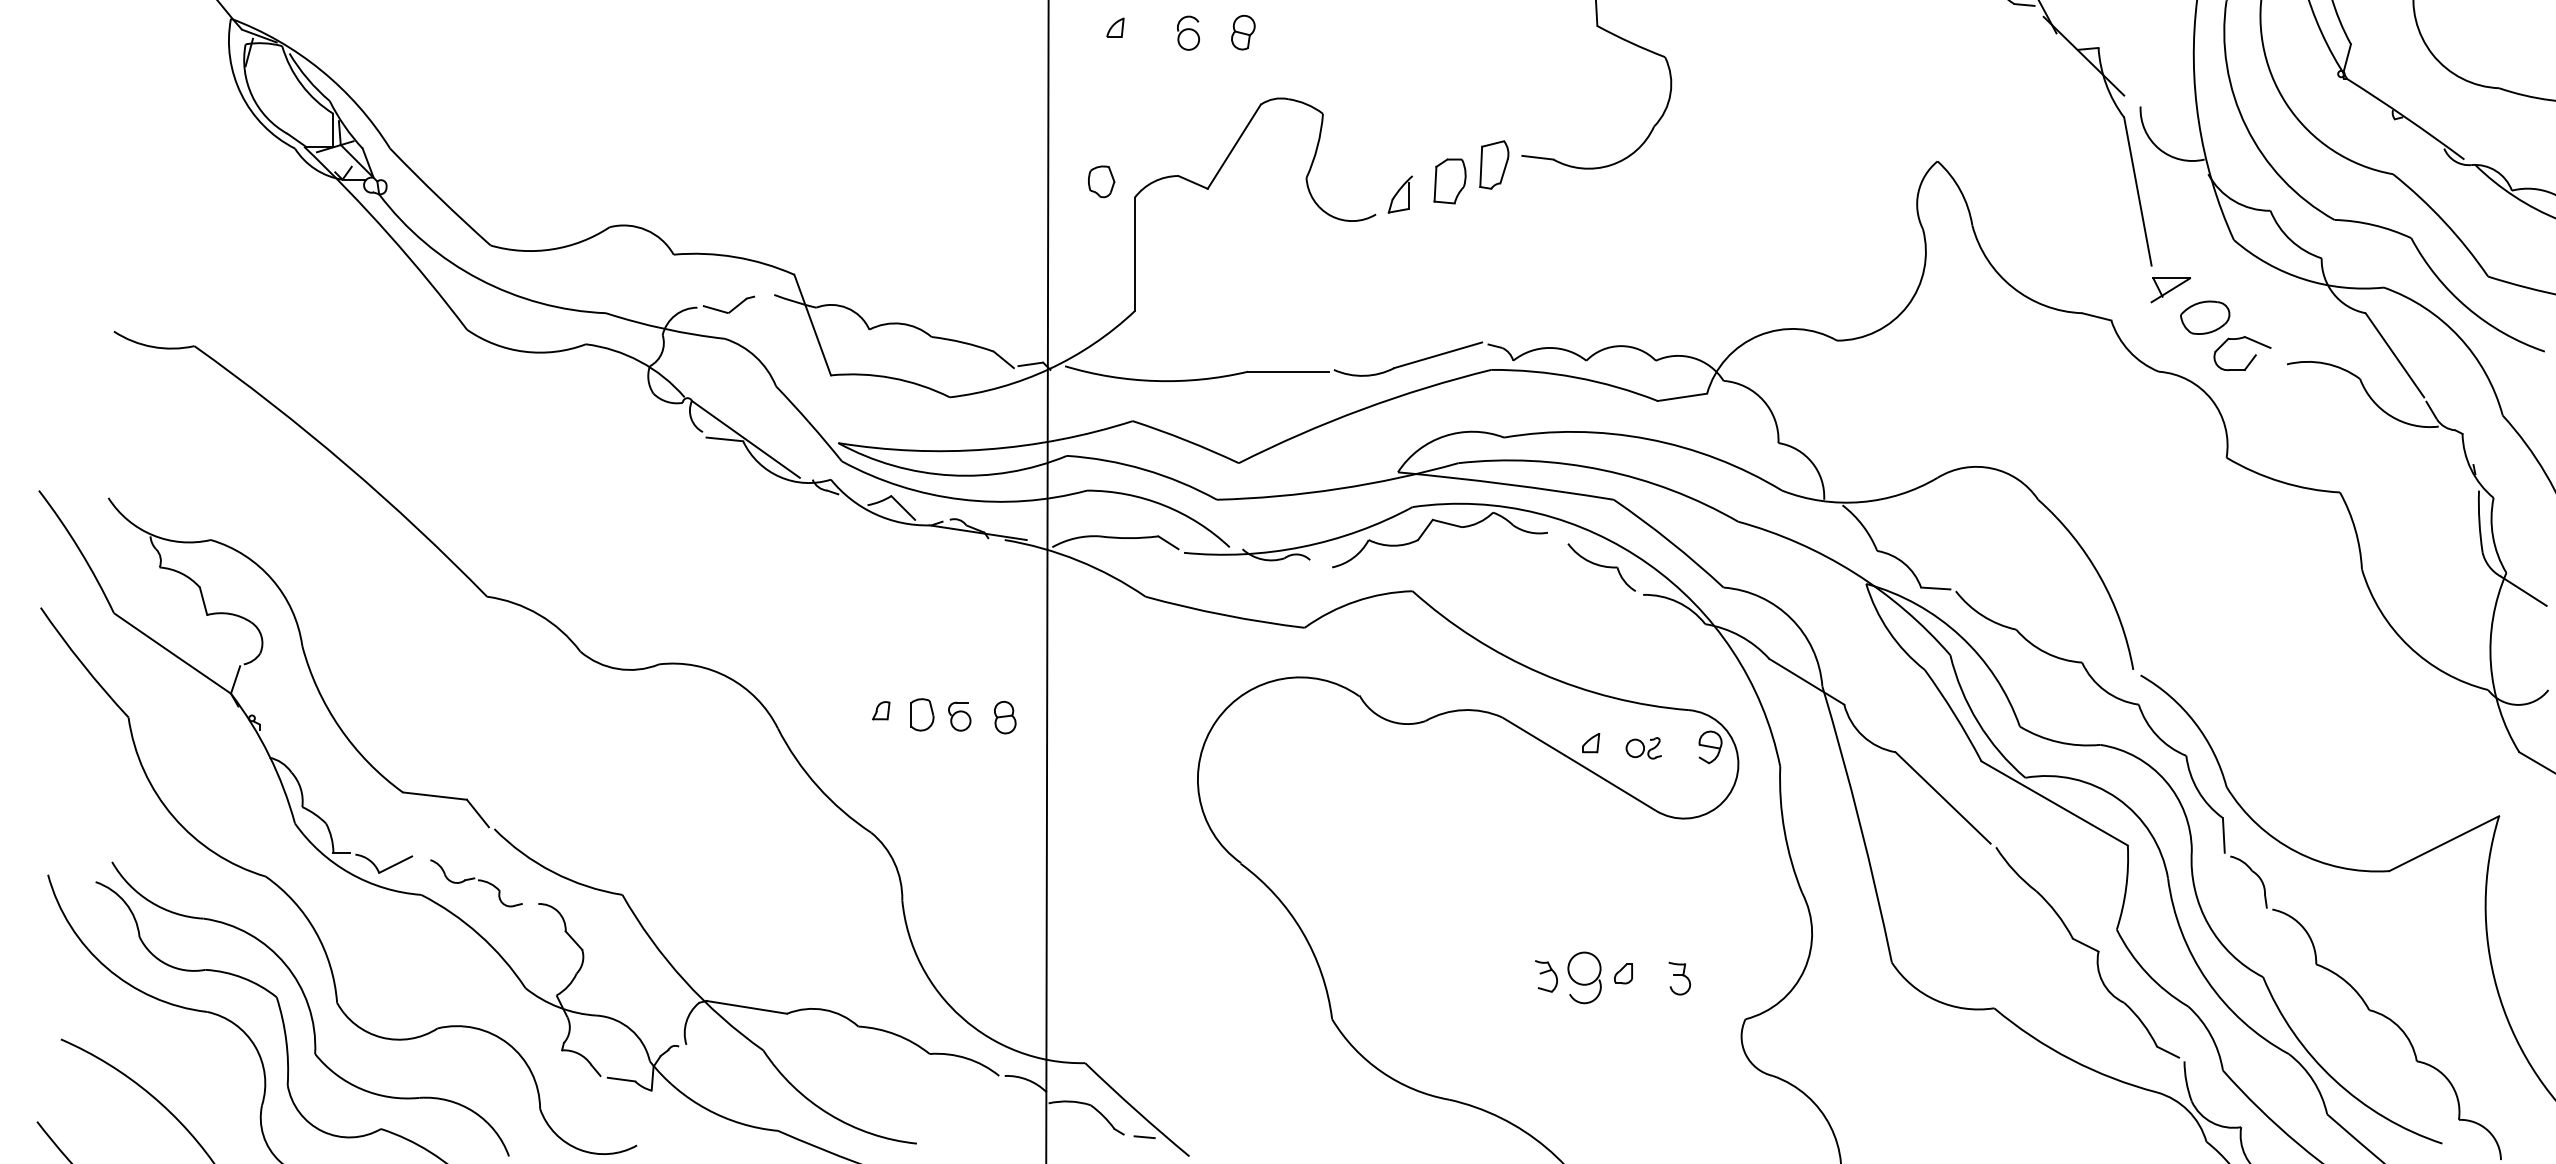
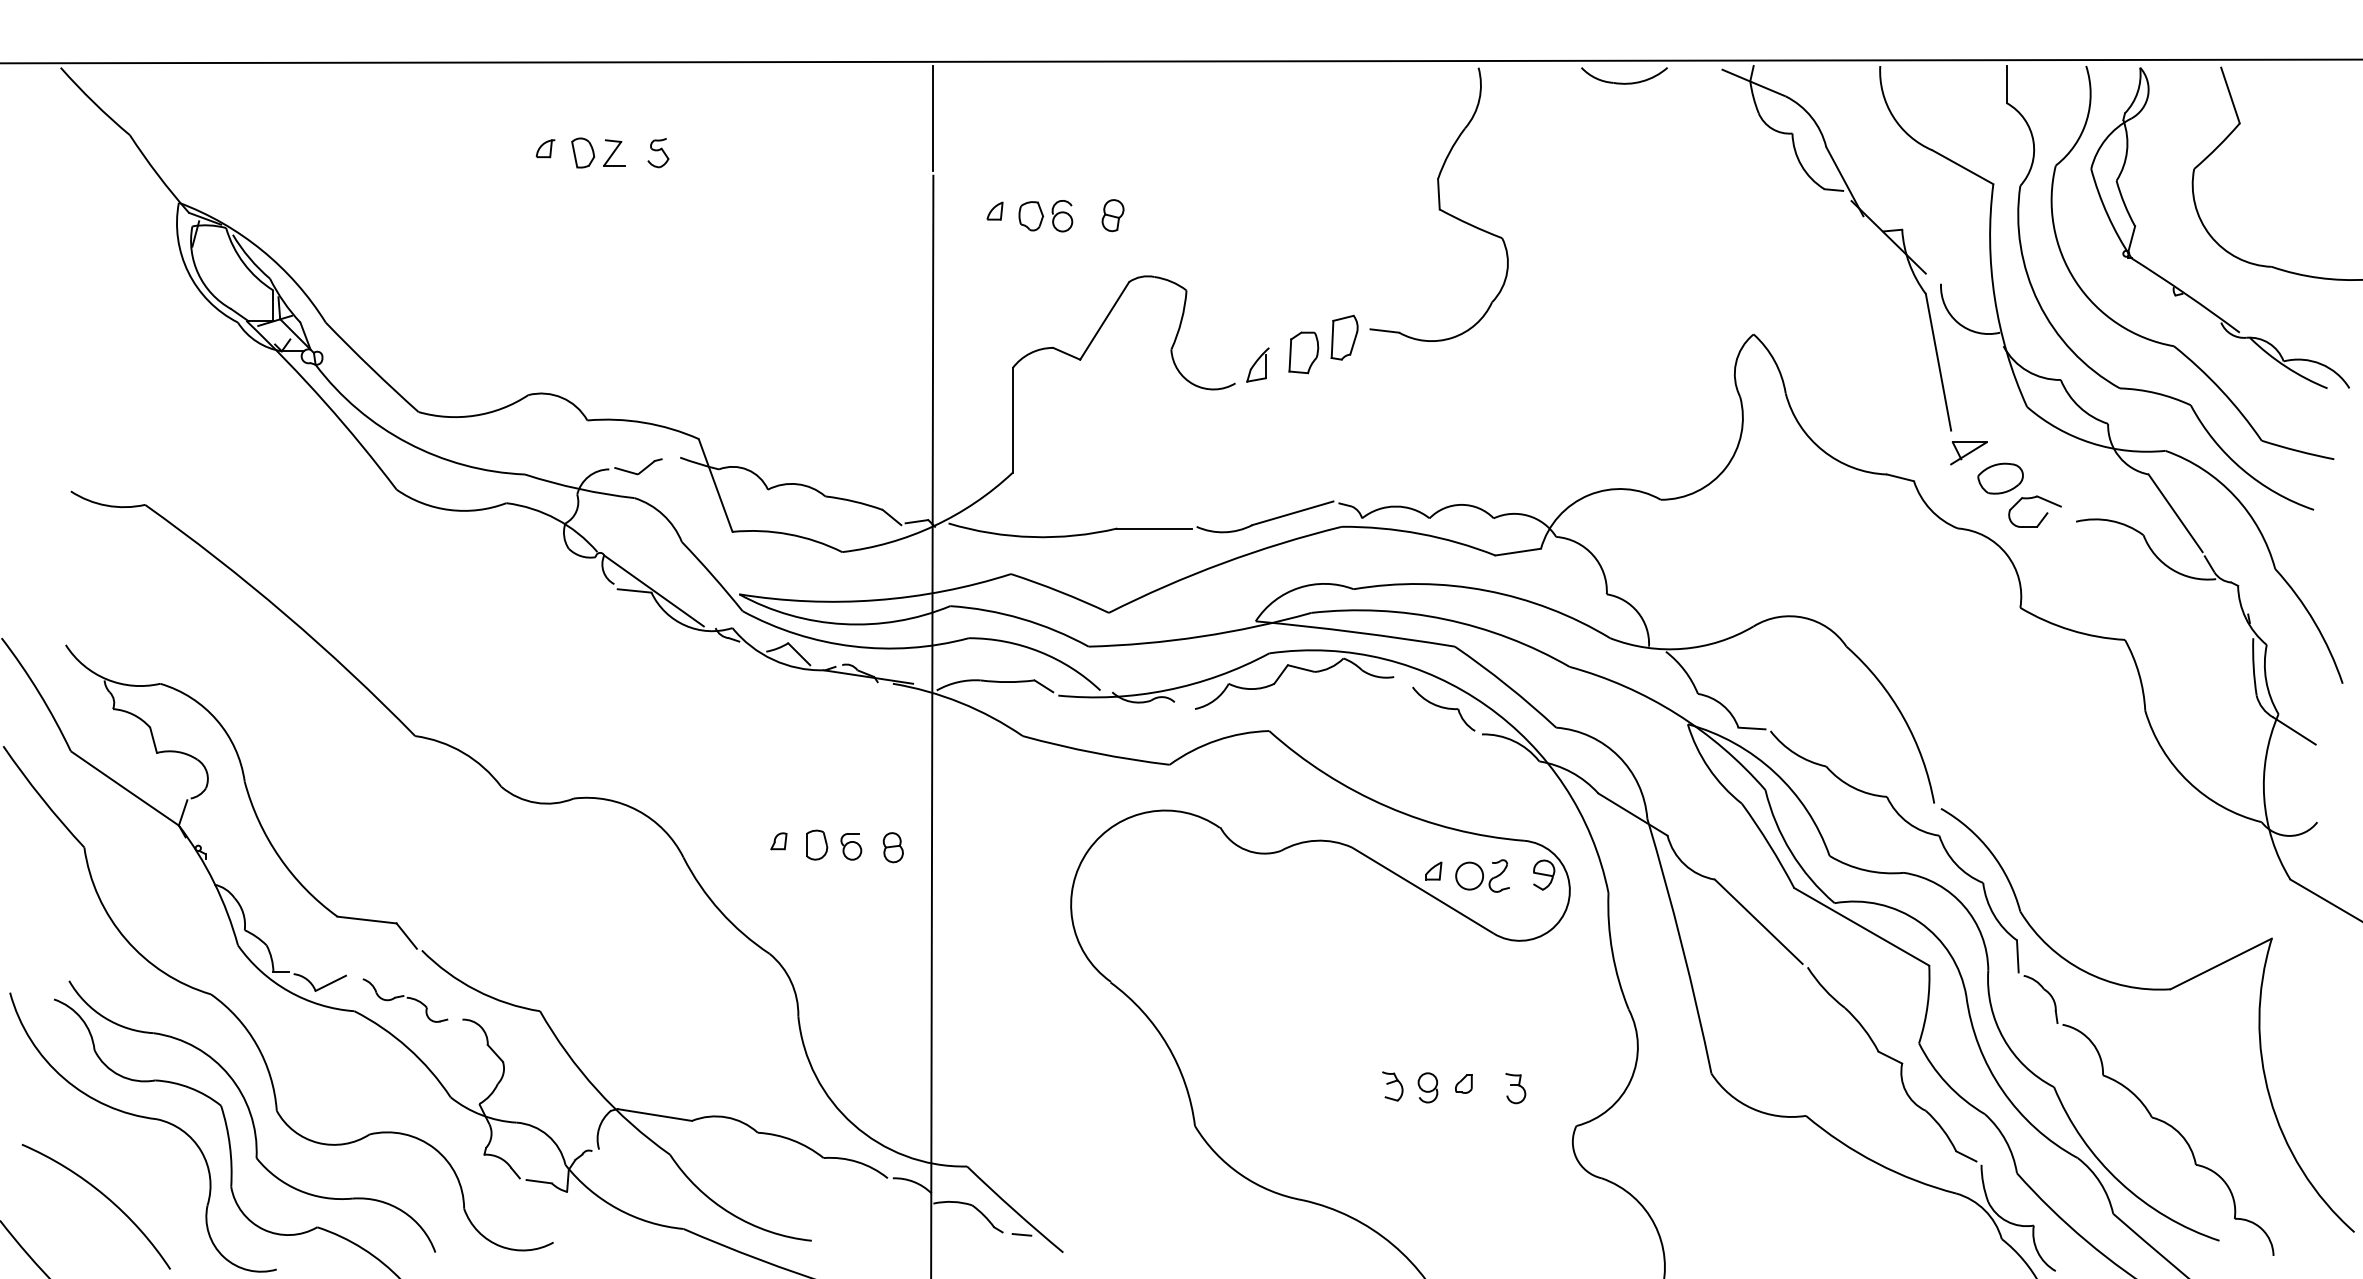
part: (1101, 182) -> (1031, 216), moved
part: (1643, 747) -> (1482, 875), size x1.67
part: (1584, 977) -> (1427, 1087), size x0.62

